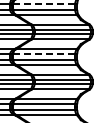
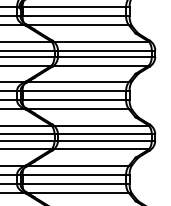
line: (44, 4) -> (74, 7), dashed -> solid
line: (44, 54) -> (74, 91), dashed -> solid

